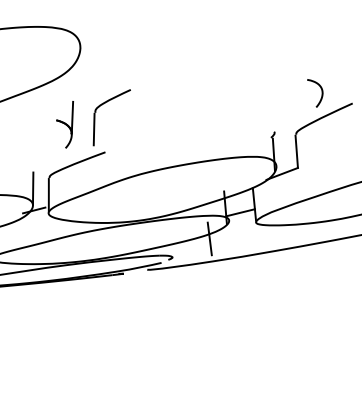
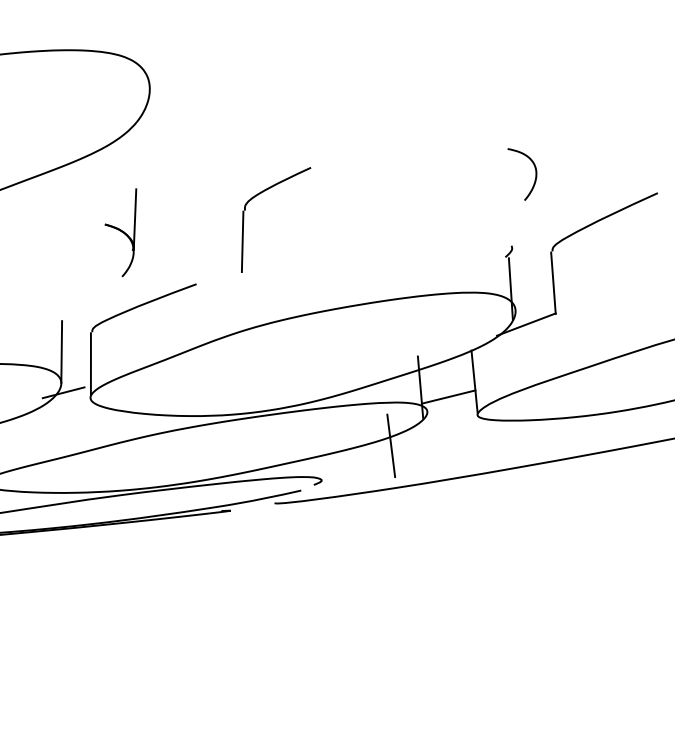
curve: (321, 93) -> (534, 174), moved
part: (102, 105) -> (258, 196), moved

